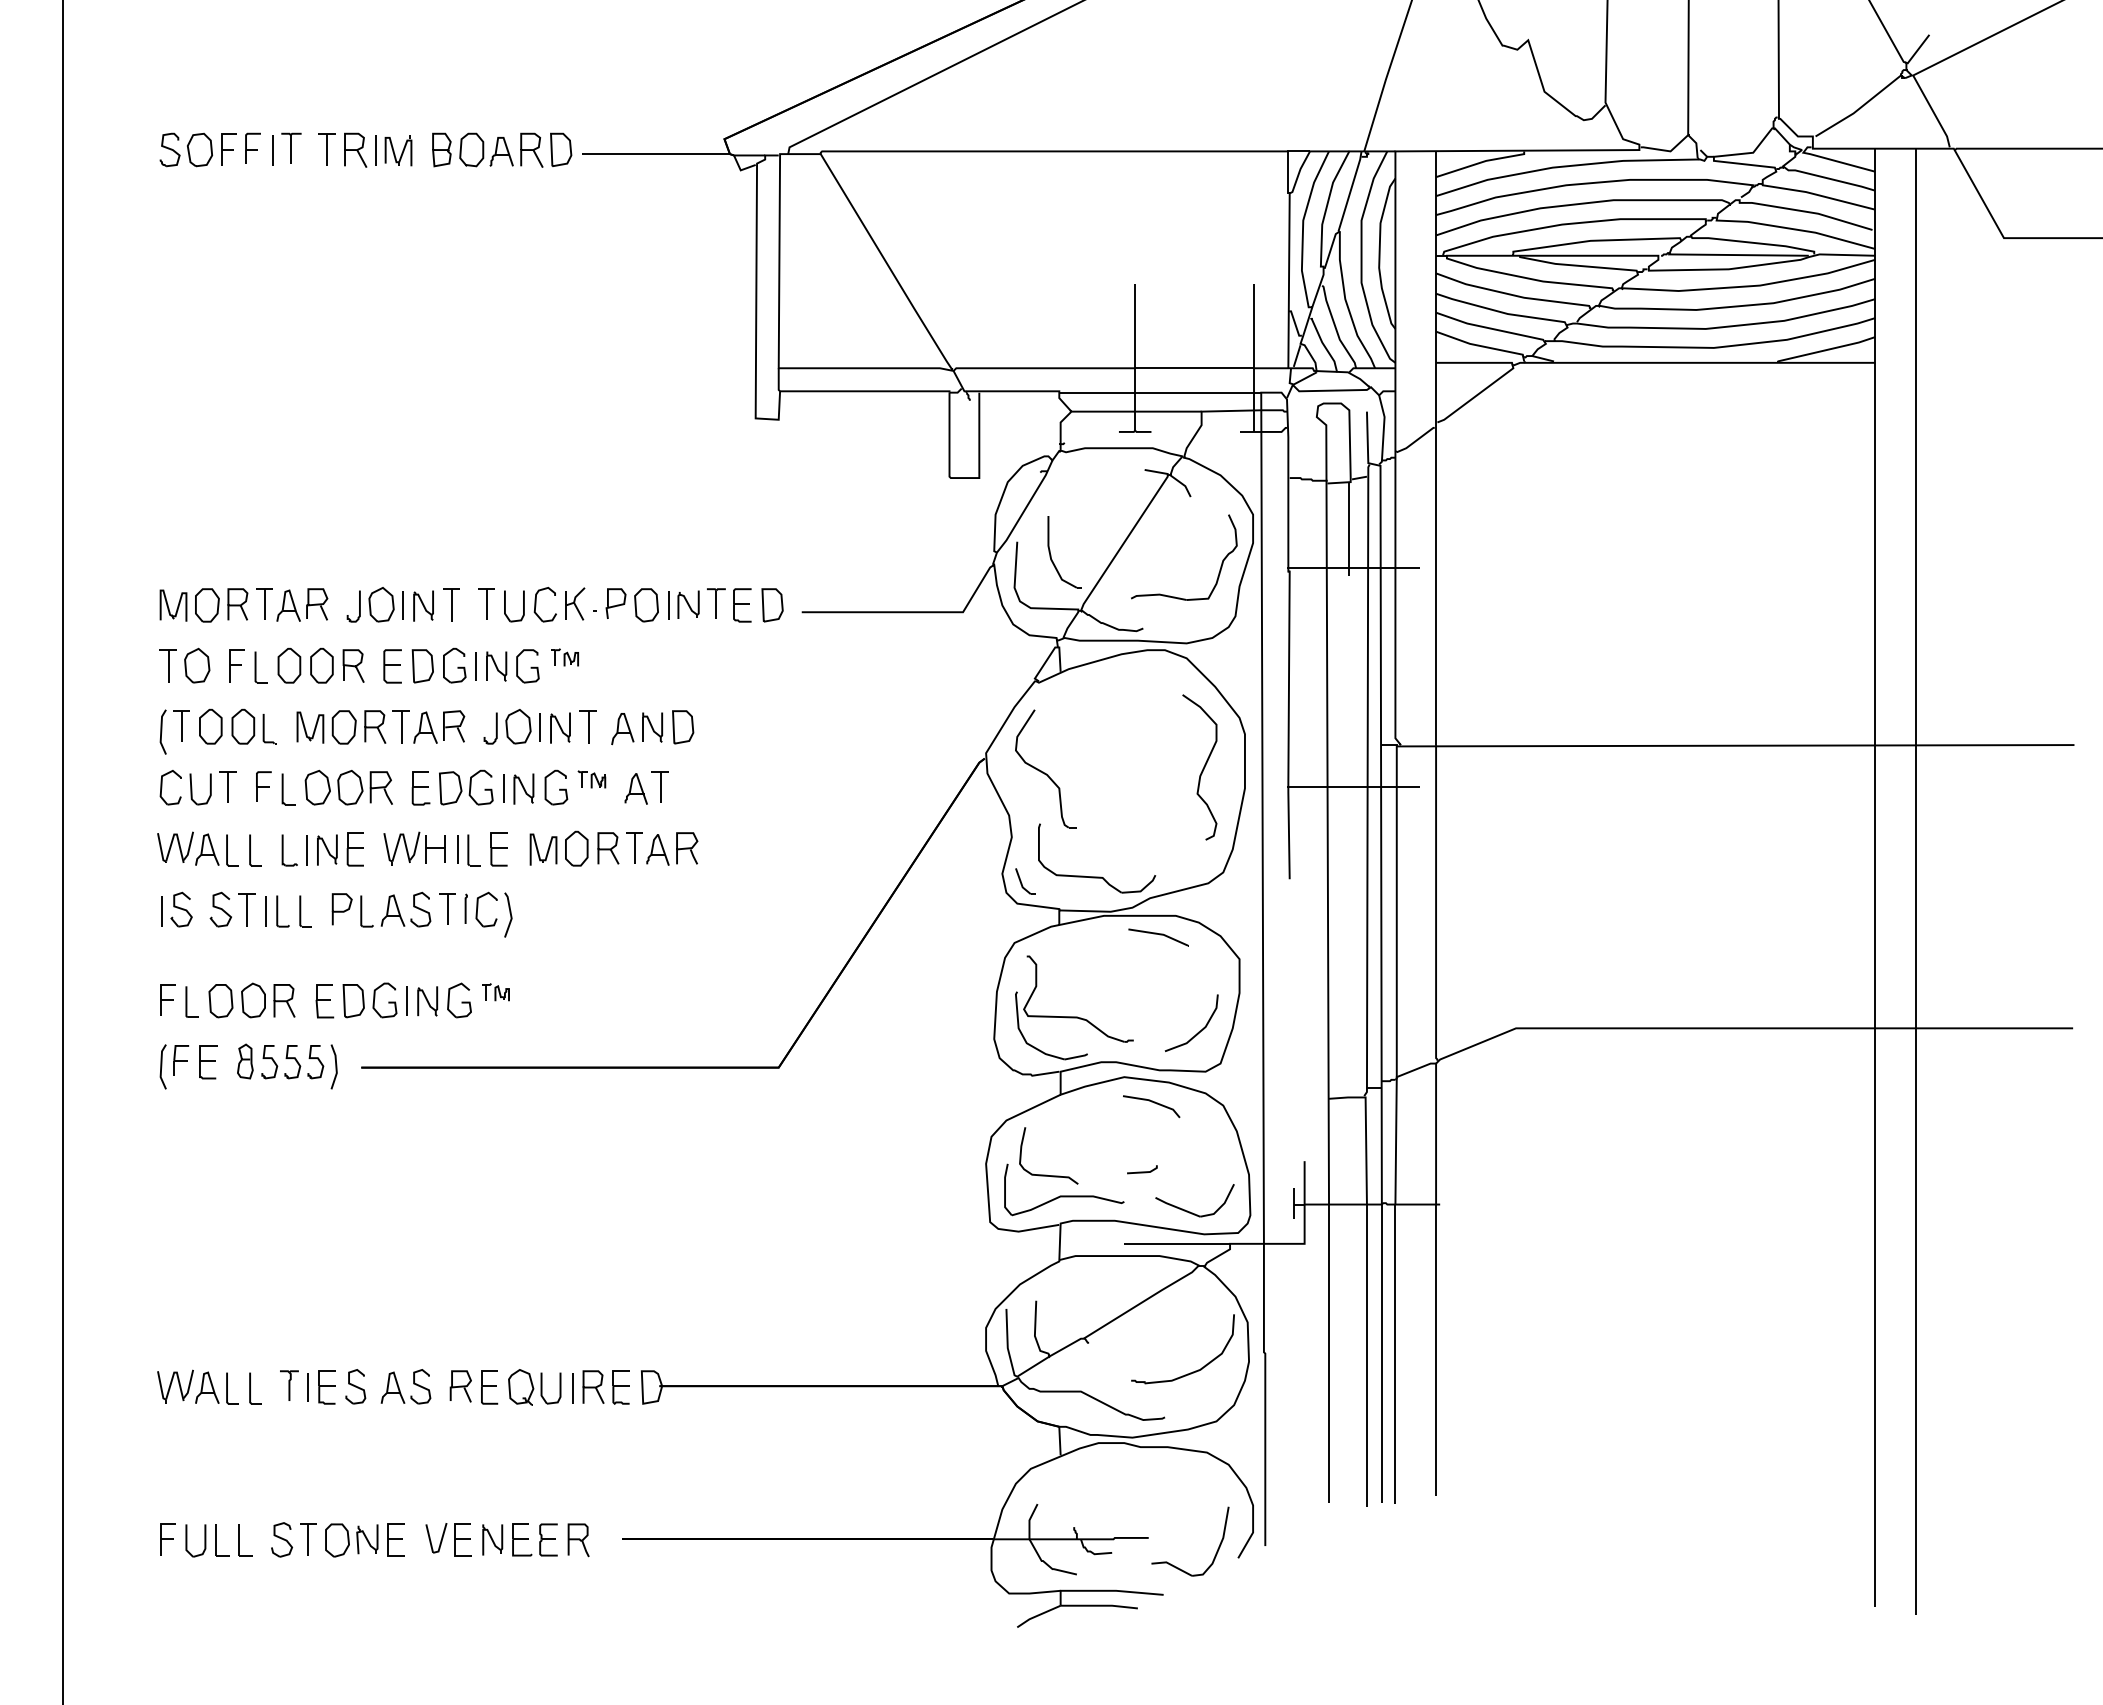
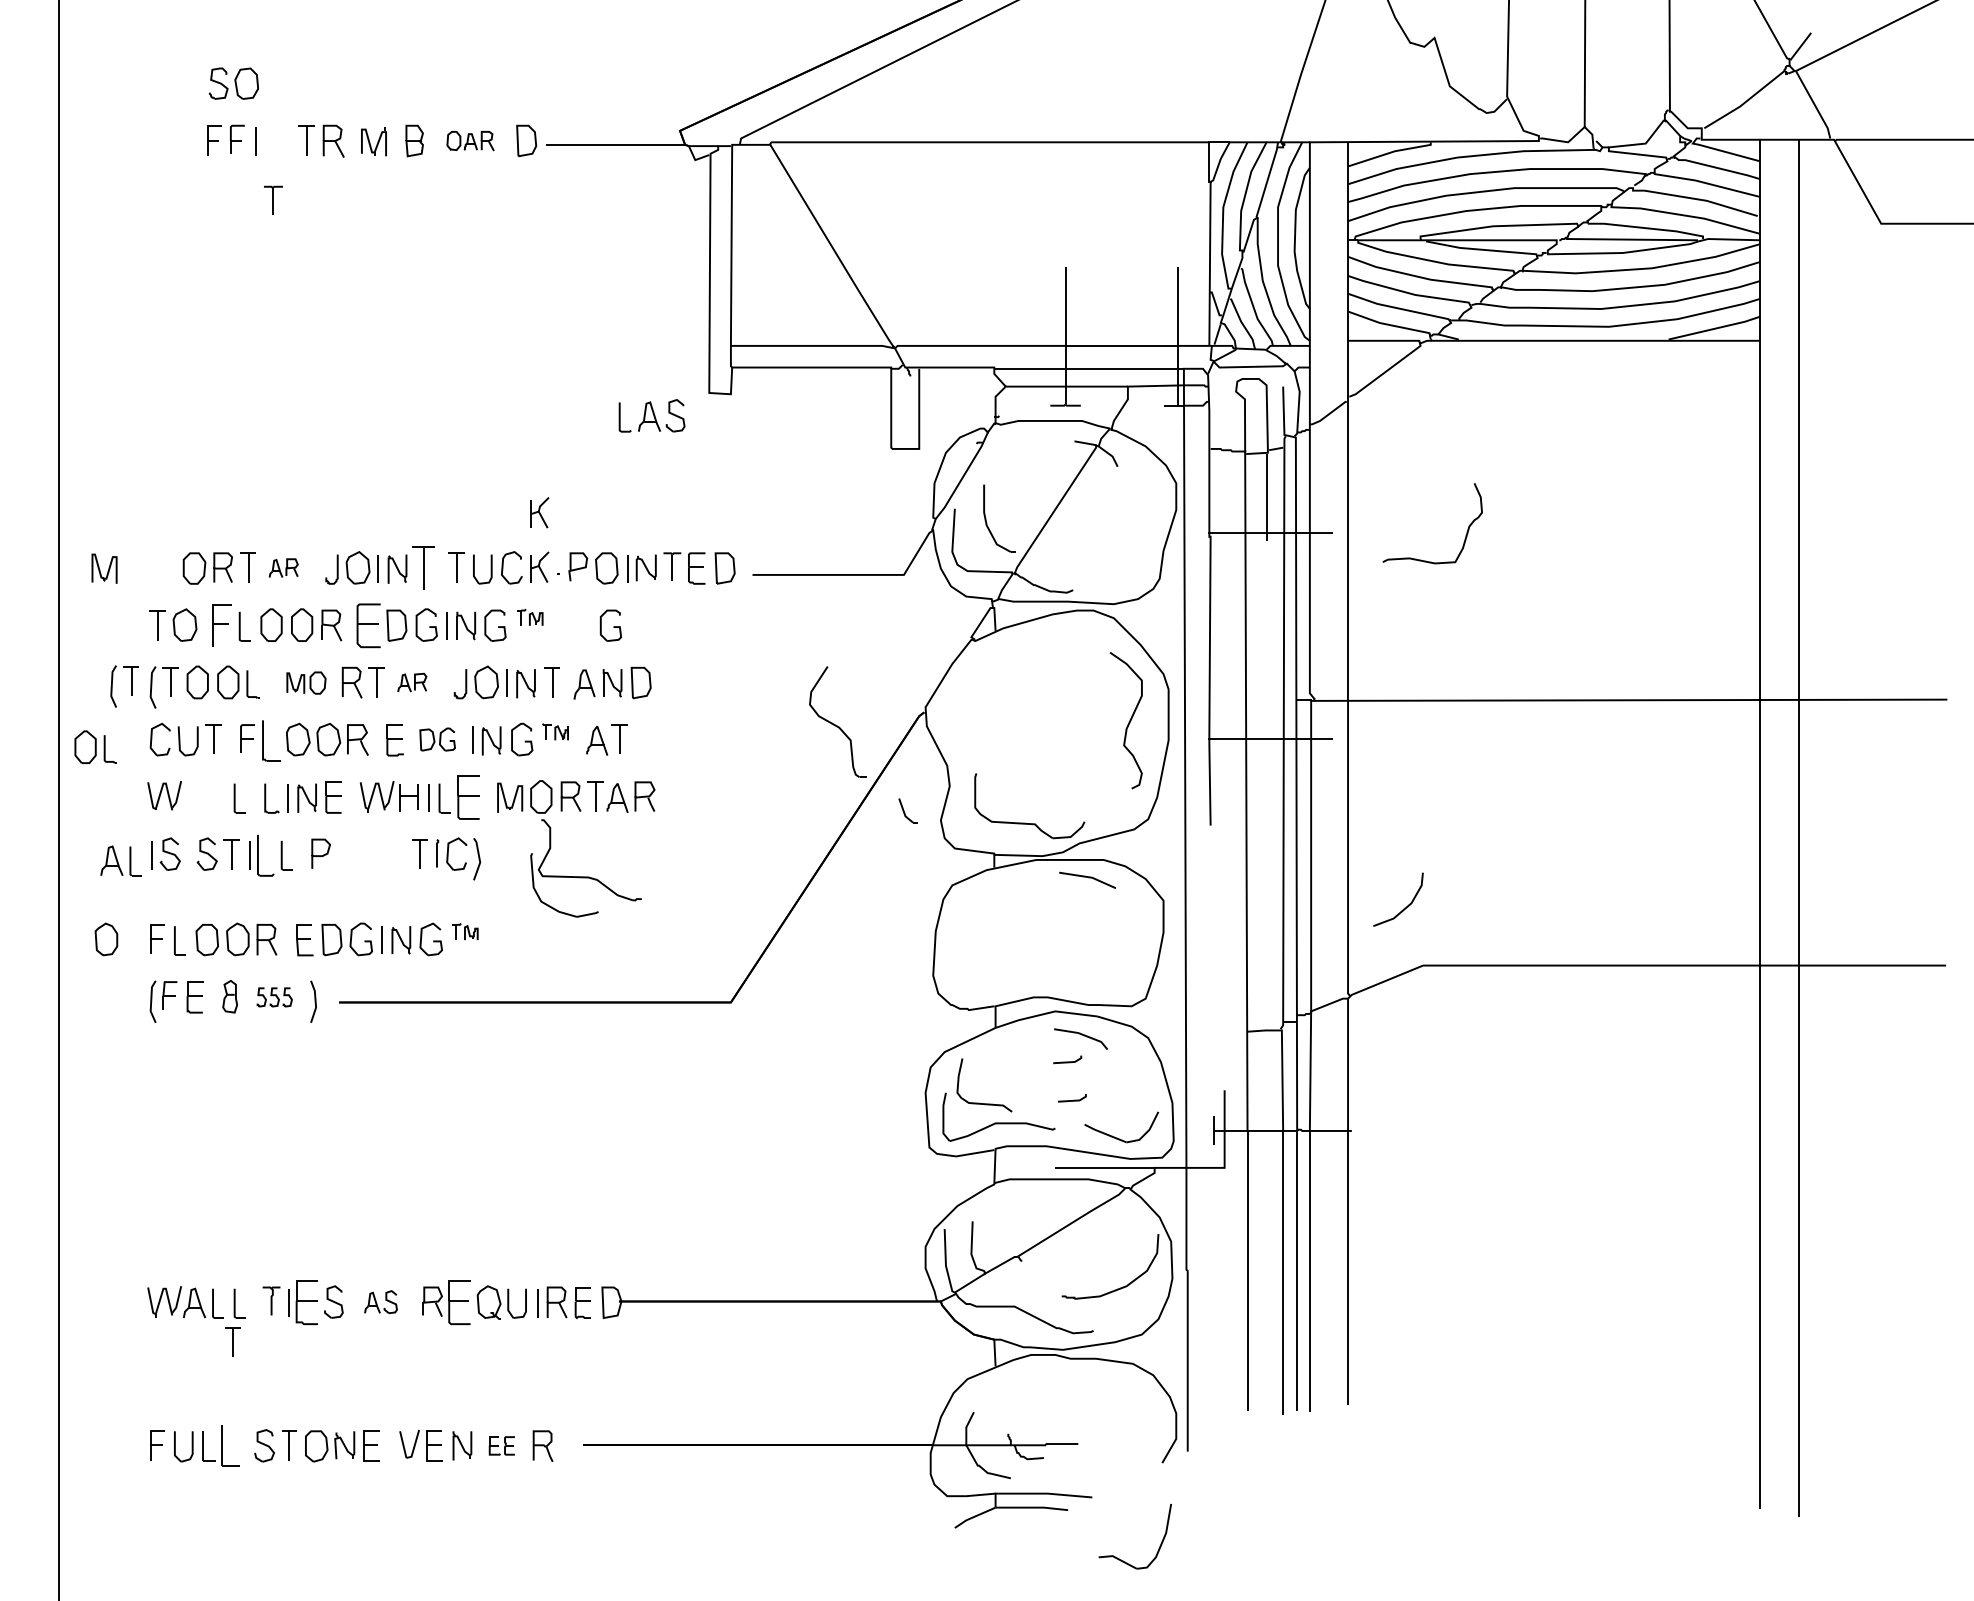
part: (291, 147) -> (273, 199), moved
part: (185, 149) -> (233, 83), moved
part: (501, 149) -> (470, 140), size x0.6
line: (375, 150) -> (352, 141), removed
part: (575, 545) -> (540, 512), added
part: (1219, 569) -> (1465, 534), moved
part: (302, 604) -> (283, 567), size x0.6
part: (451, 604) -> (423, 567), size x1.4
part: (173, 605) -> (104, 568), moved
part: (236, 665) -> (221, 624), size x1.4
part: (392, 666) -> (368, 625), size x1.4
part: (650, 666) -> (610, 625), added
part: (439, 726) -> (412, 682), size x0.6
part: (326, 727) -> (306, 683), size x0.7
part: (139, 730) -> (130, 685), added
part: (1045, 768) -> (837, 721), moved
part: (466, 787) -> (437, 739), size x0.7
part: (288, 789) -> (270, 741), size x1.4
part: (101, 795) -> (95, 746), added
part: (216, 849) -> (120, 860), moved
part: (498, 849) -> (467, 797), size x1.4
part: (1025, 881) -> (908, 810), moved
part: (395, 909) -> (651, 415), moved
part: (282, 911) -> (265, 855), size x1.4
part: (113, 1000) -> (106, 939), added
part: (1074, 1016) -> (586, 876), moved
line: (1198, 1031) -> (1404, 907), moved
part: (292, 1062) -> (274, 997), size x0.6
line: (1137, 1130) -> (1067, 1061), added
part: (405, 1386) -> (380, 1301), size x0.7
part: (326, 1387) -> (306, 1302), size x1.4
part: (489, 1387) -> (459, 1302), size x1.4
part: (248, 1429) -> (233, 1342), added
part: (534, 1539) -> (501, 1445), size x0.6
part: (245, 1540) -> (230, 1446), size x1.4
part: (1215, 1553) -> (1158, 1547), moved

